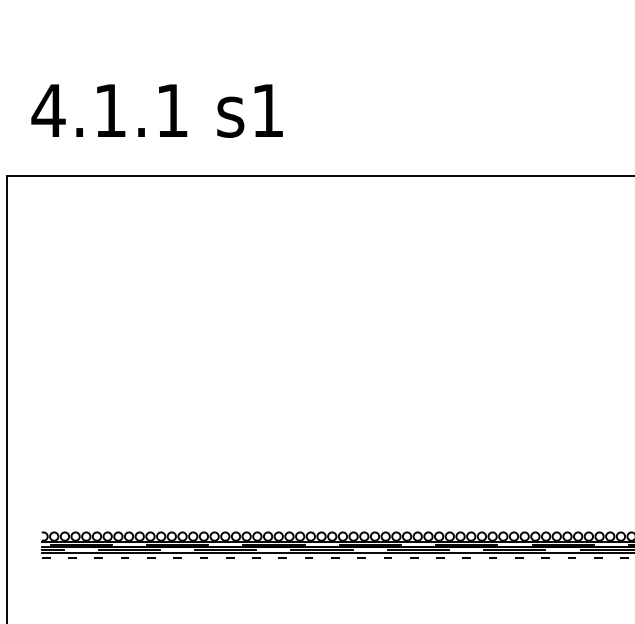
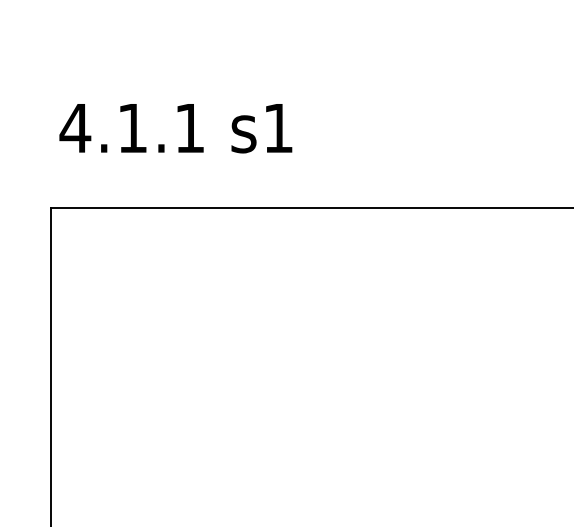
text: (156, 110) -> (175, 128), moved

